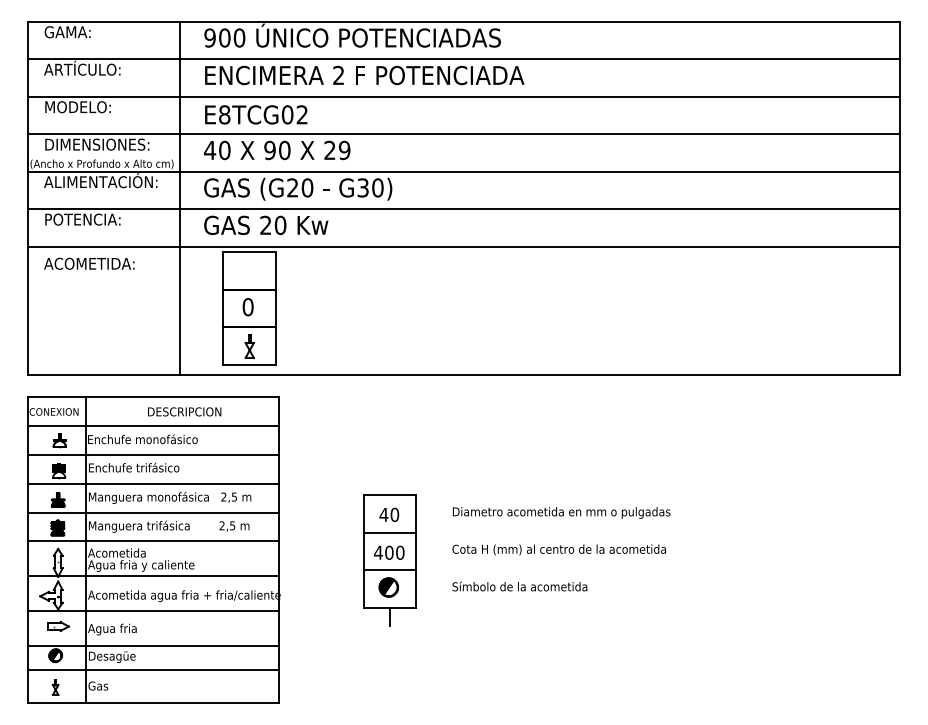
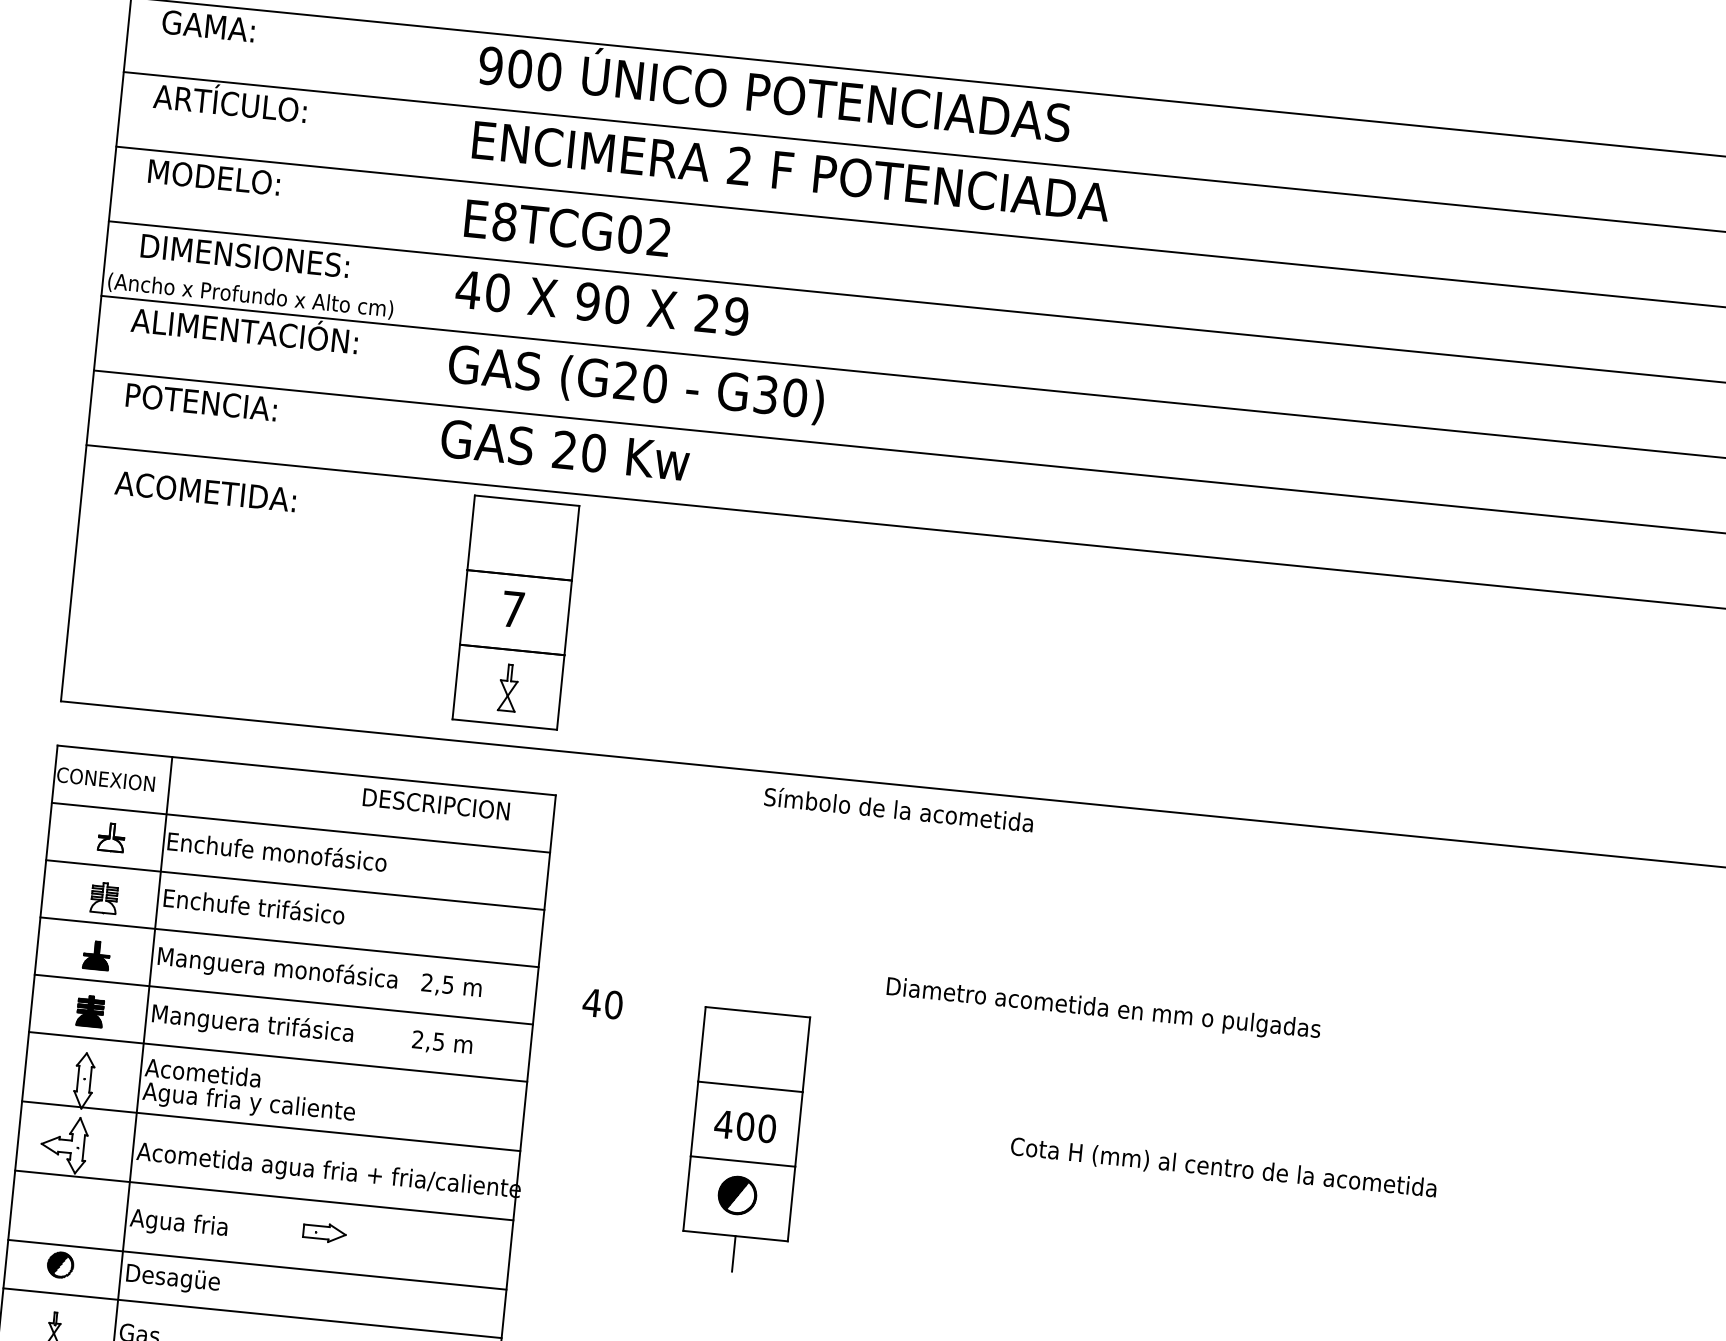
line: (180, 198) -> (400, 379), removed
text: (247, 307) -> (511, 609), 0 -> 7
text: (184, 411) -> (436, 803), moved
text: (561, 512) -> (1103, 1008), moved
text: (389, 514) -> (603, 1003), moved
text: (558, 549) -> (1222, 1167), moved
text: (519, 586) -> (898, 809), moved
part: (58, 626) -> (324, 1232), moved

